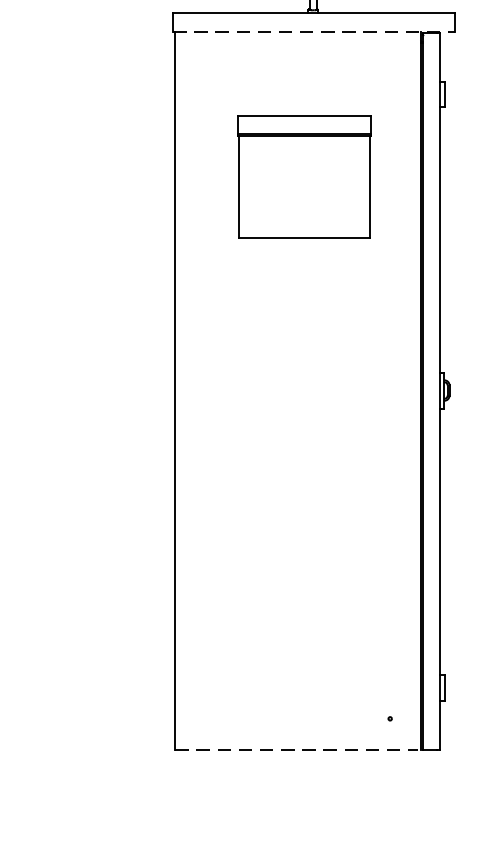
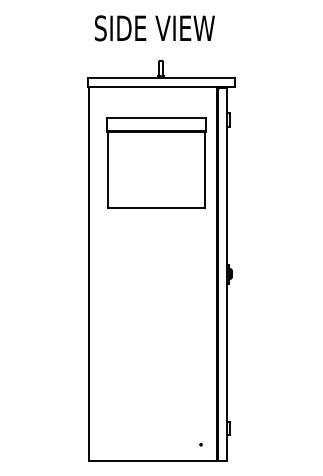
line: (314, 31) -> (161, 87), dashed -> solid
part: (304, 176) -> (156, 162), size x1.43
line: (296, 749) -> (152, 460), dashed -> solid

